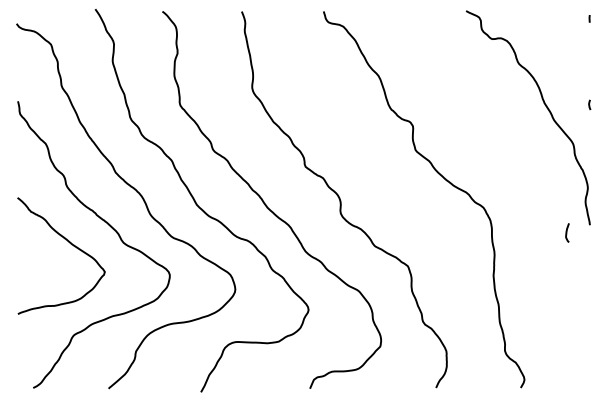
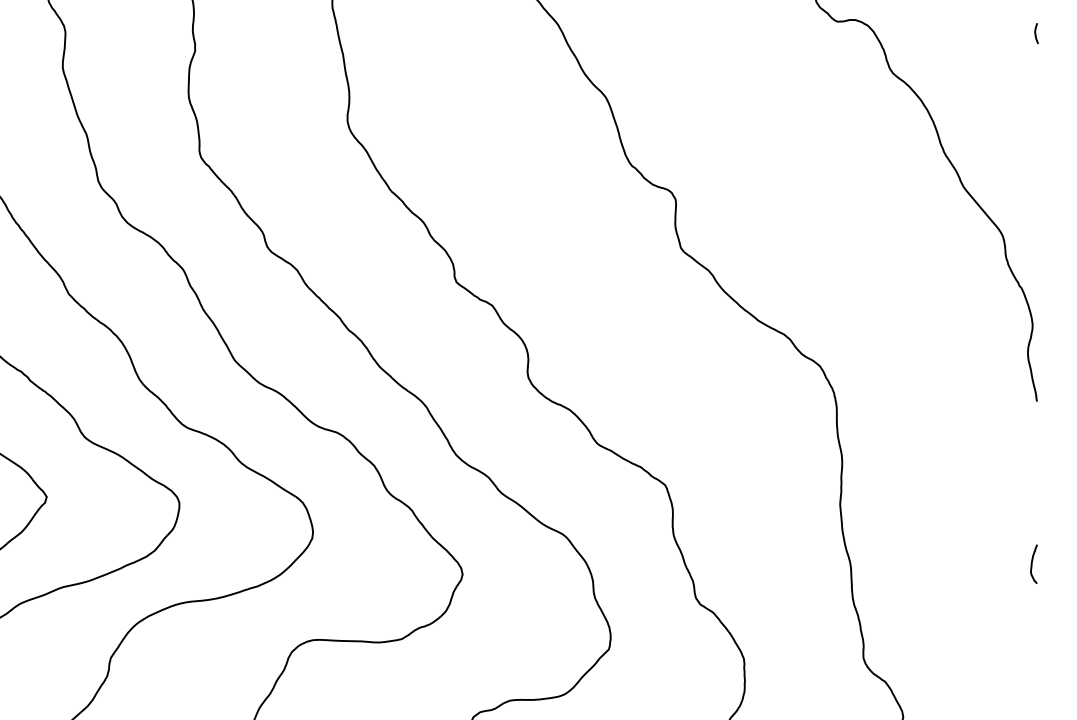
curve: (589, 104) -> (1035, 32), moved
curve: (567, 232) -> (1033, 563), moved

